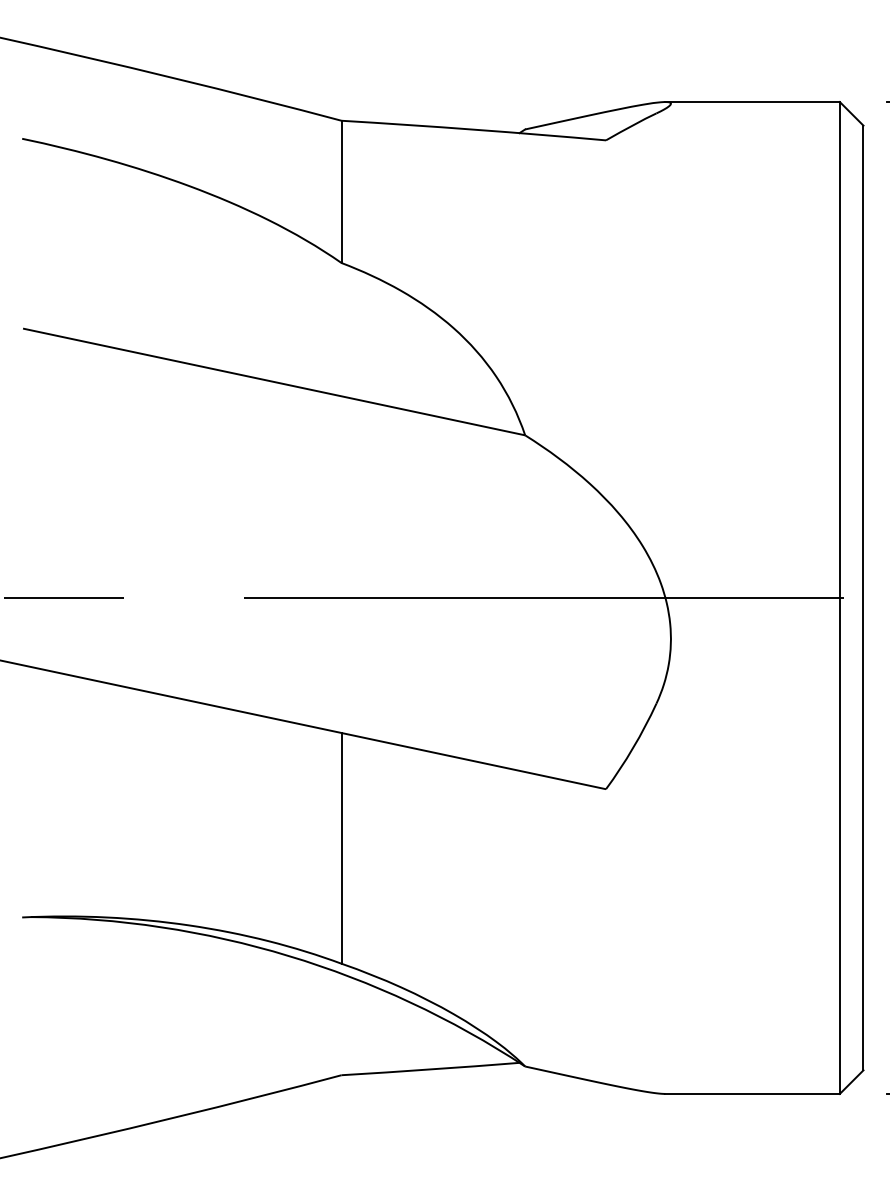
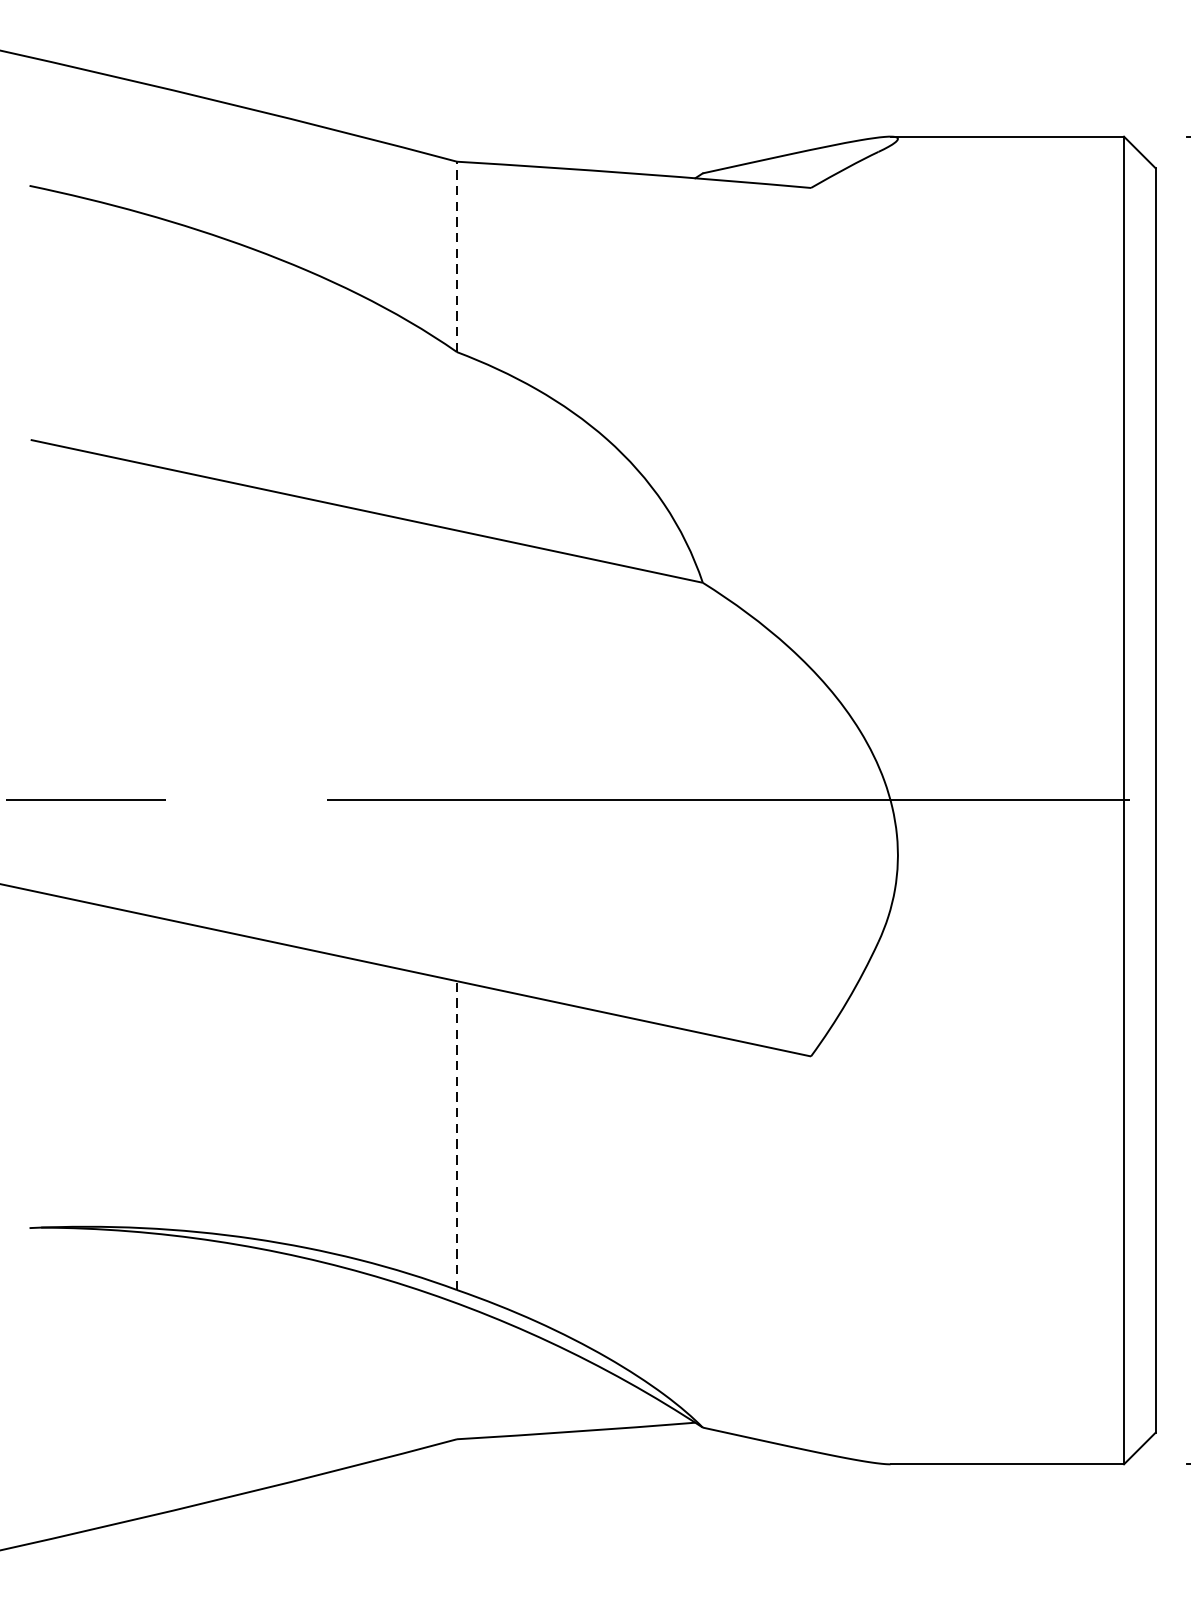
line: (341, 191) -> (456, 256), solid -> dashed
line: (341, 847) -> (456, 1134), solid -> dashed

